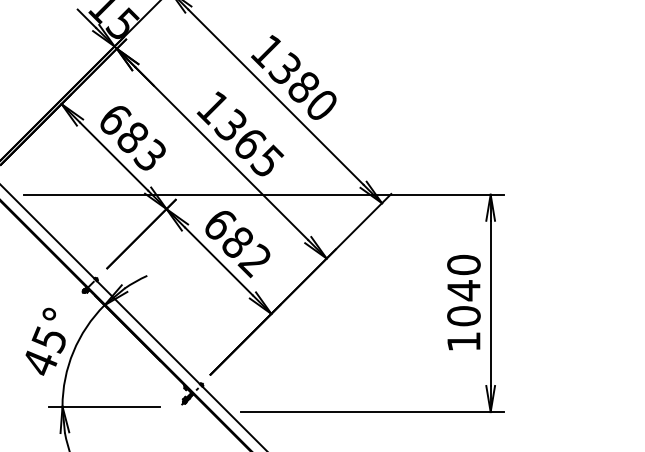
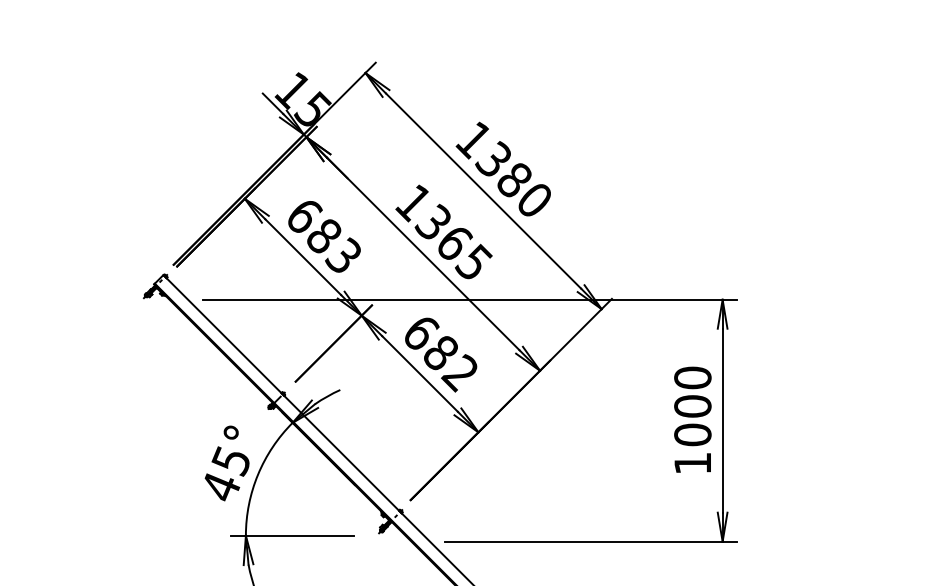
text: (463, 290) -> (692, 406), 1040 -> 1000

